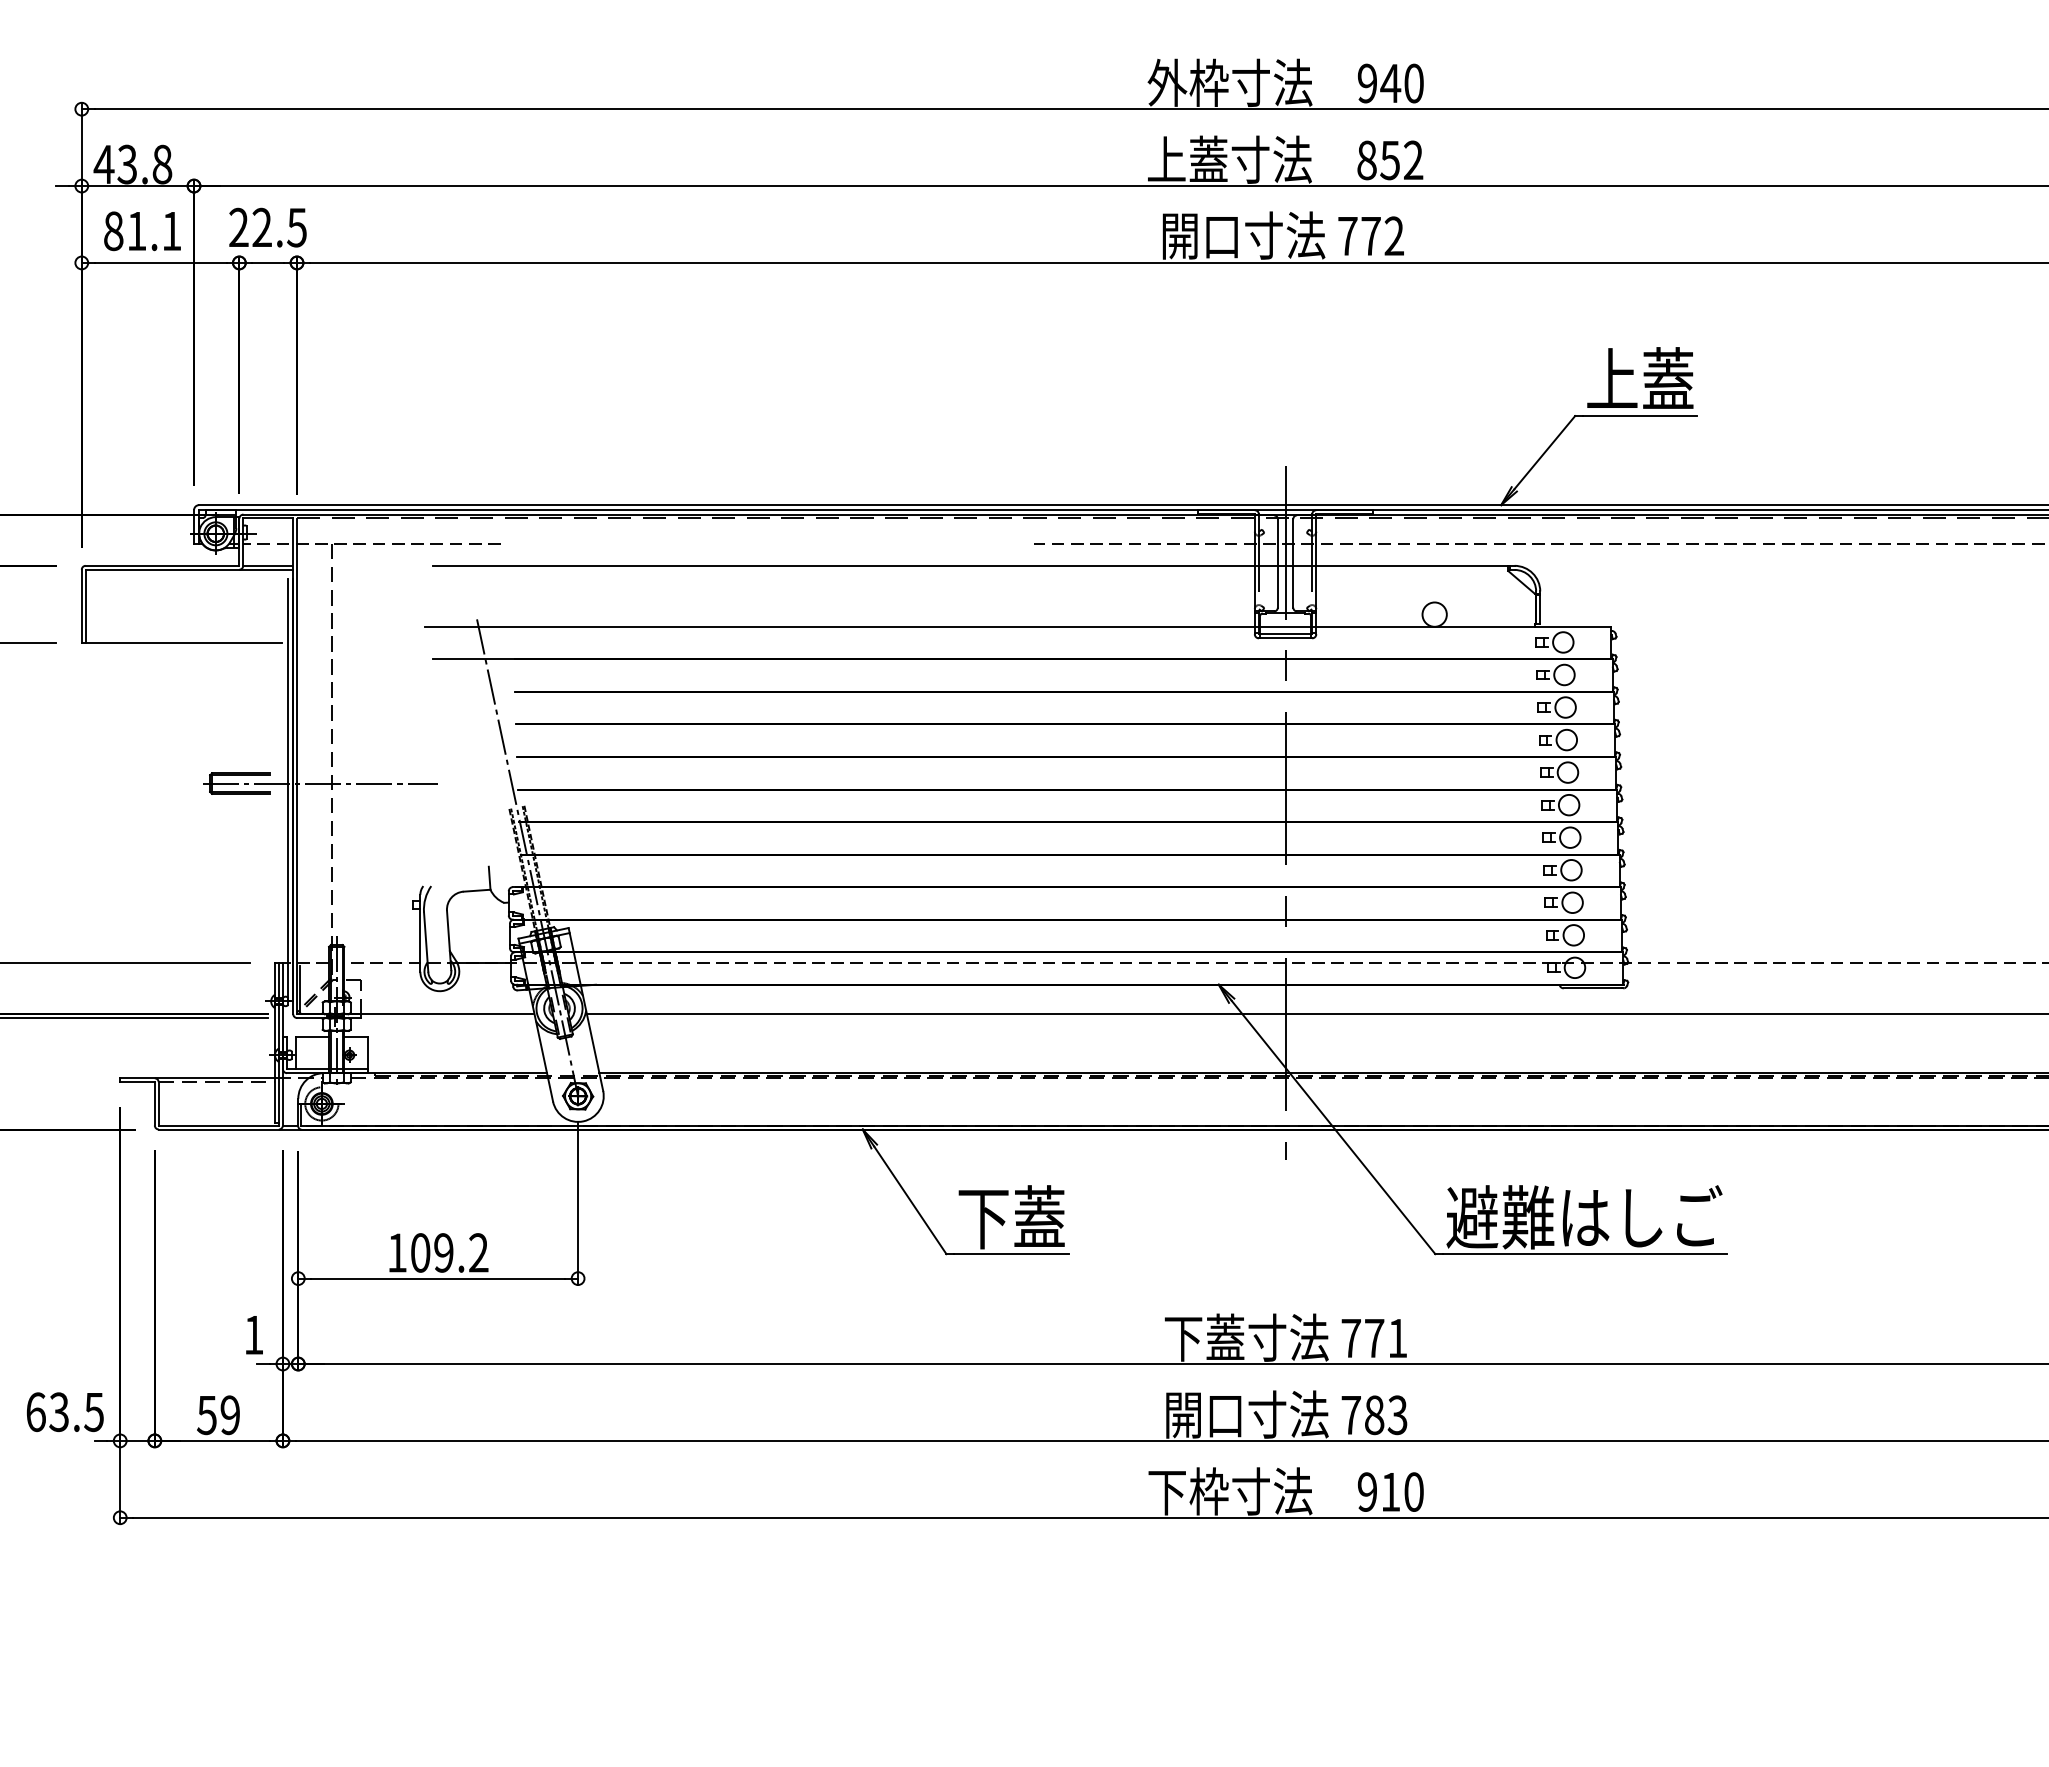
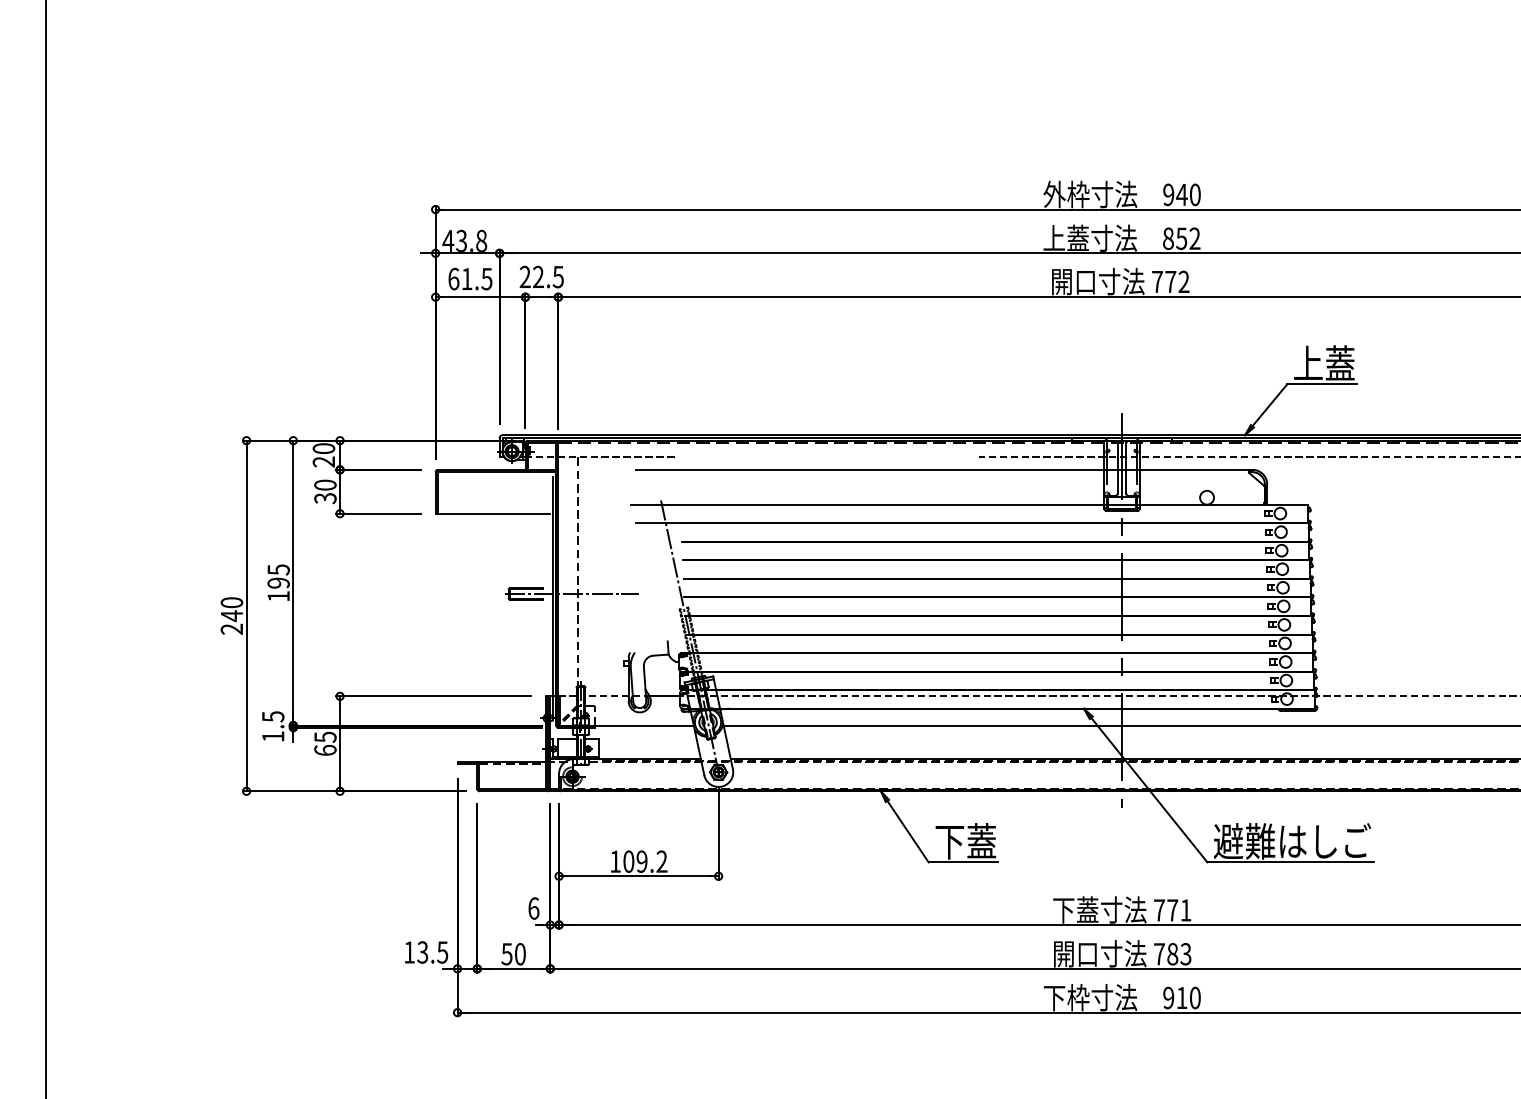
text: (142, 230) -> (470, 278), 81.1 -> 61.5
text: (253, 1335) -> (533, 908), 1 -> 6
text: (35, 1412) -> (409, 952), 63.5 -> 13.5
text: (228, 1415) -> (519, 954), 59 -> 50

